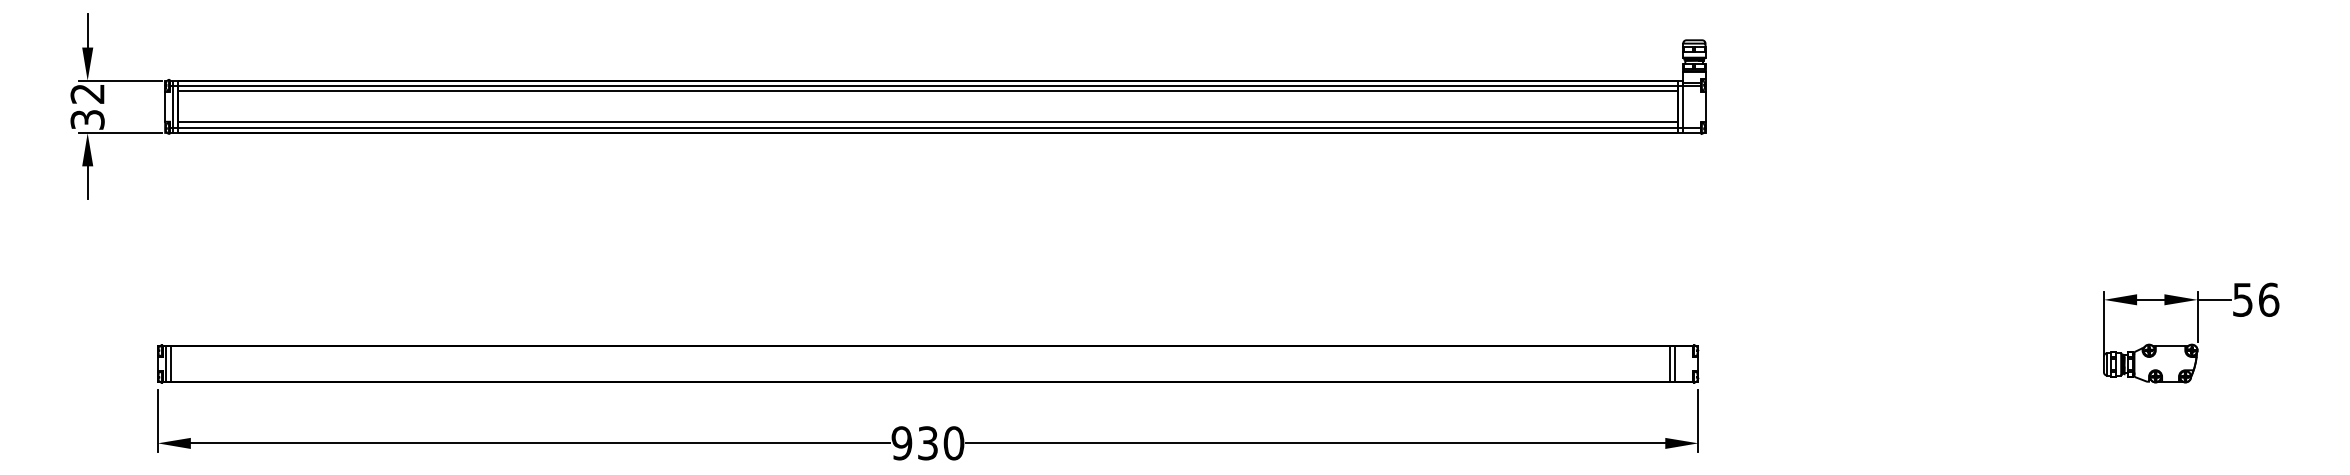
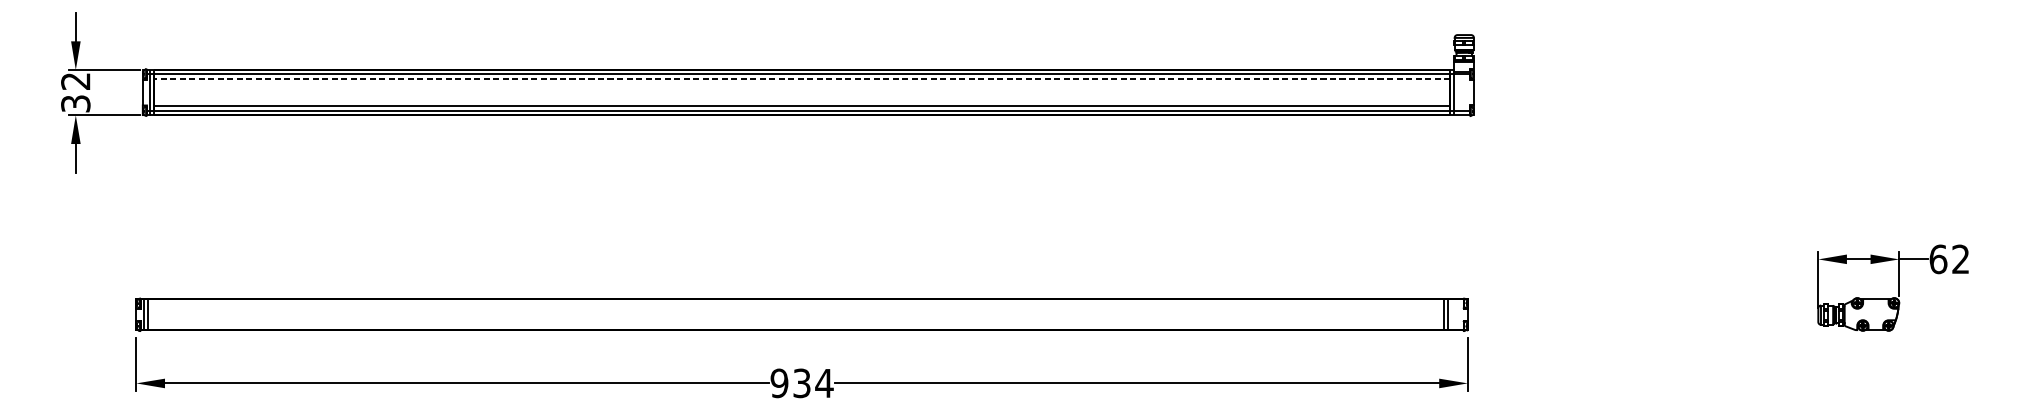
line: (928, 91) -> (802, 79), solid -> dashed
text: (2256, 299) -> (1950, 259), 56 -> 62
text: (953, 443) -> (824, 383), 930 -> 934

